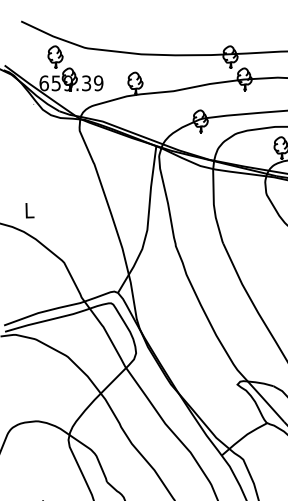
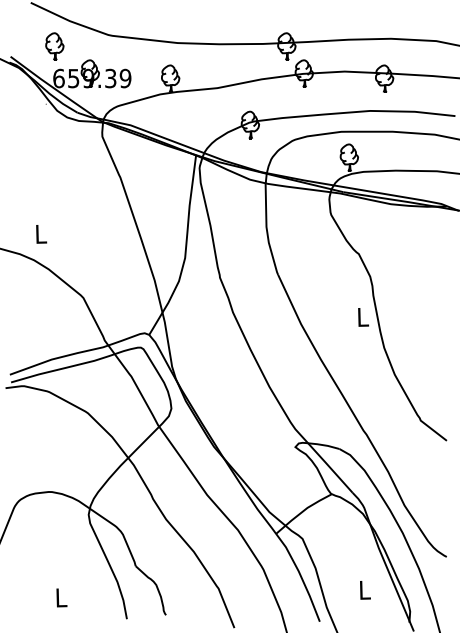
part: (55, 57) -> (54, 46), moved

